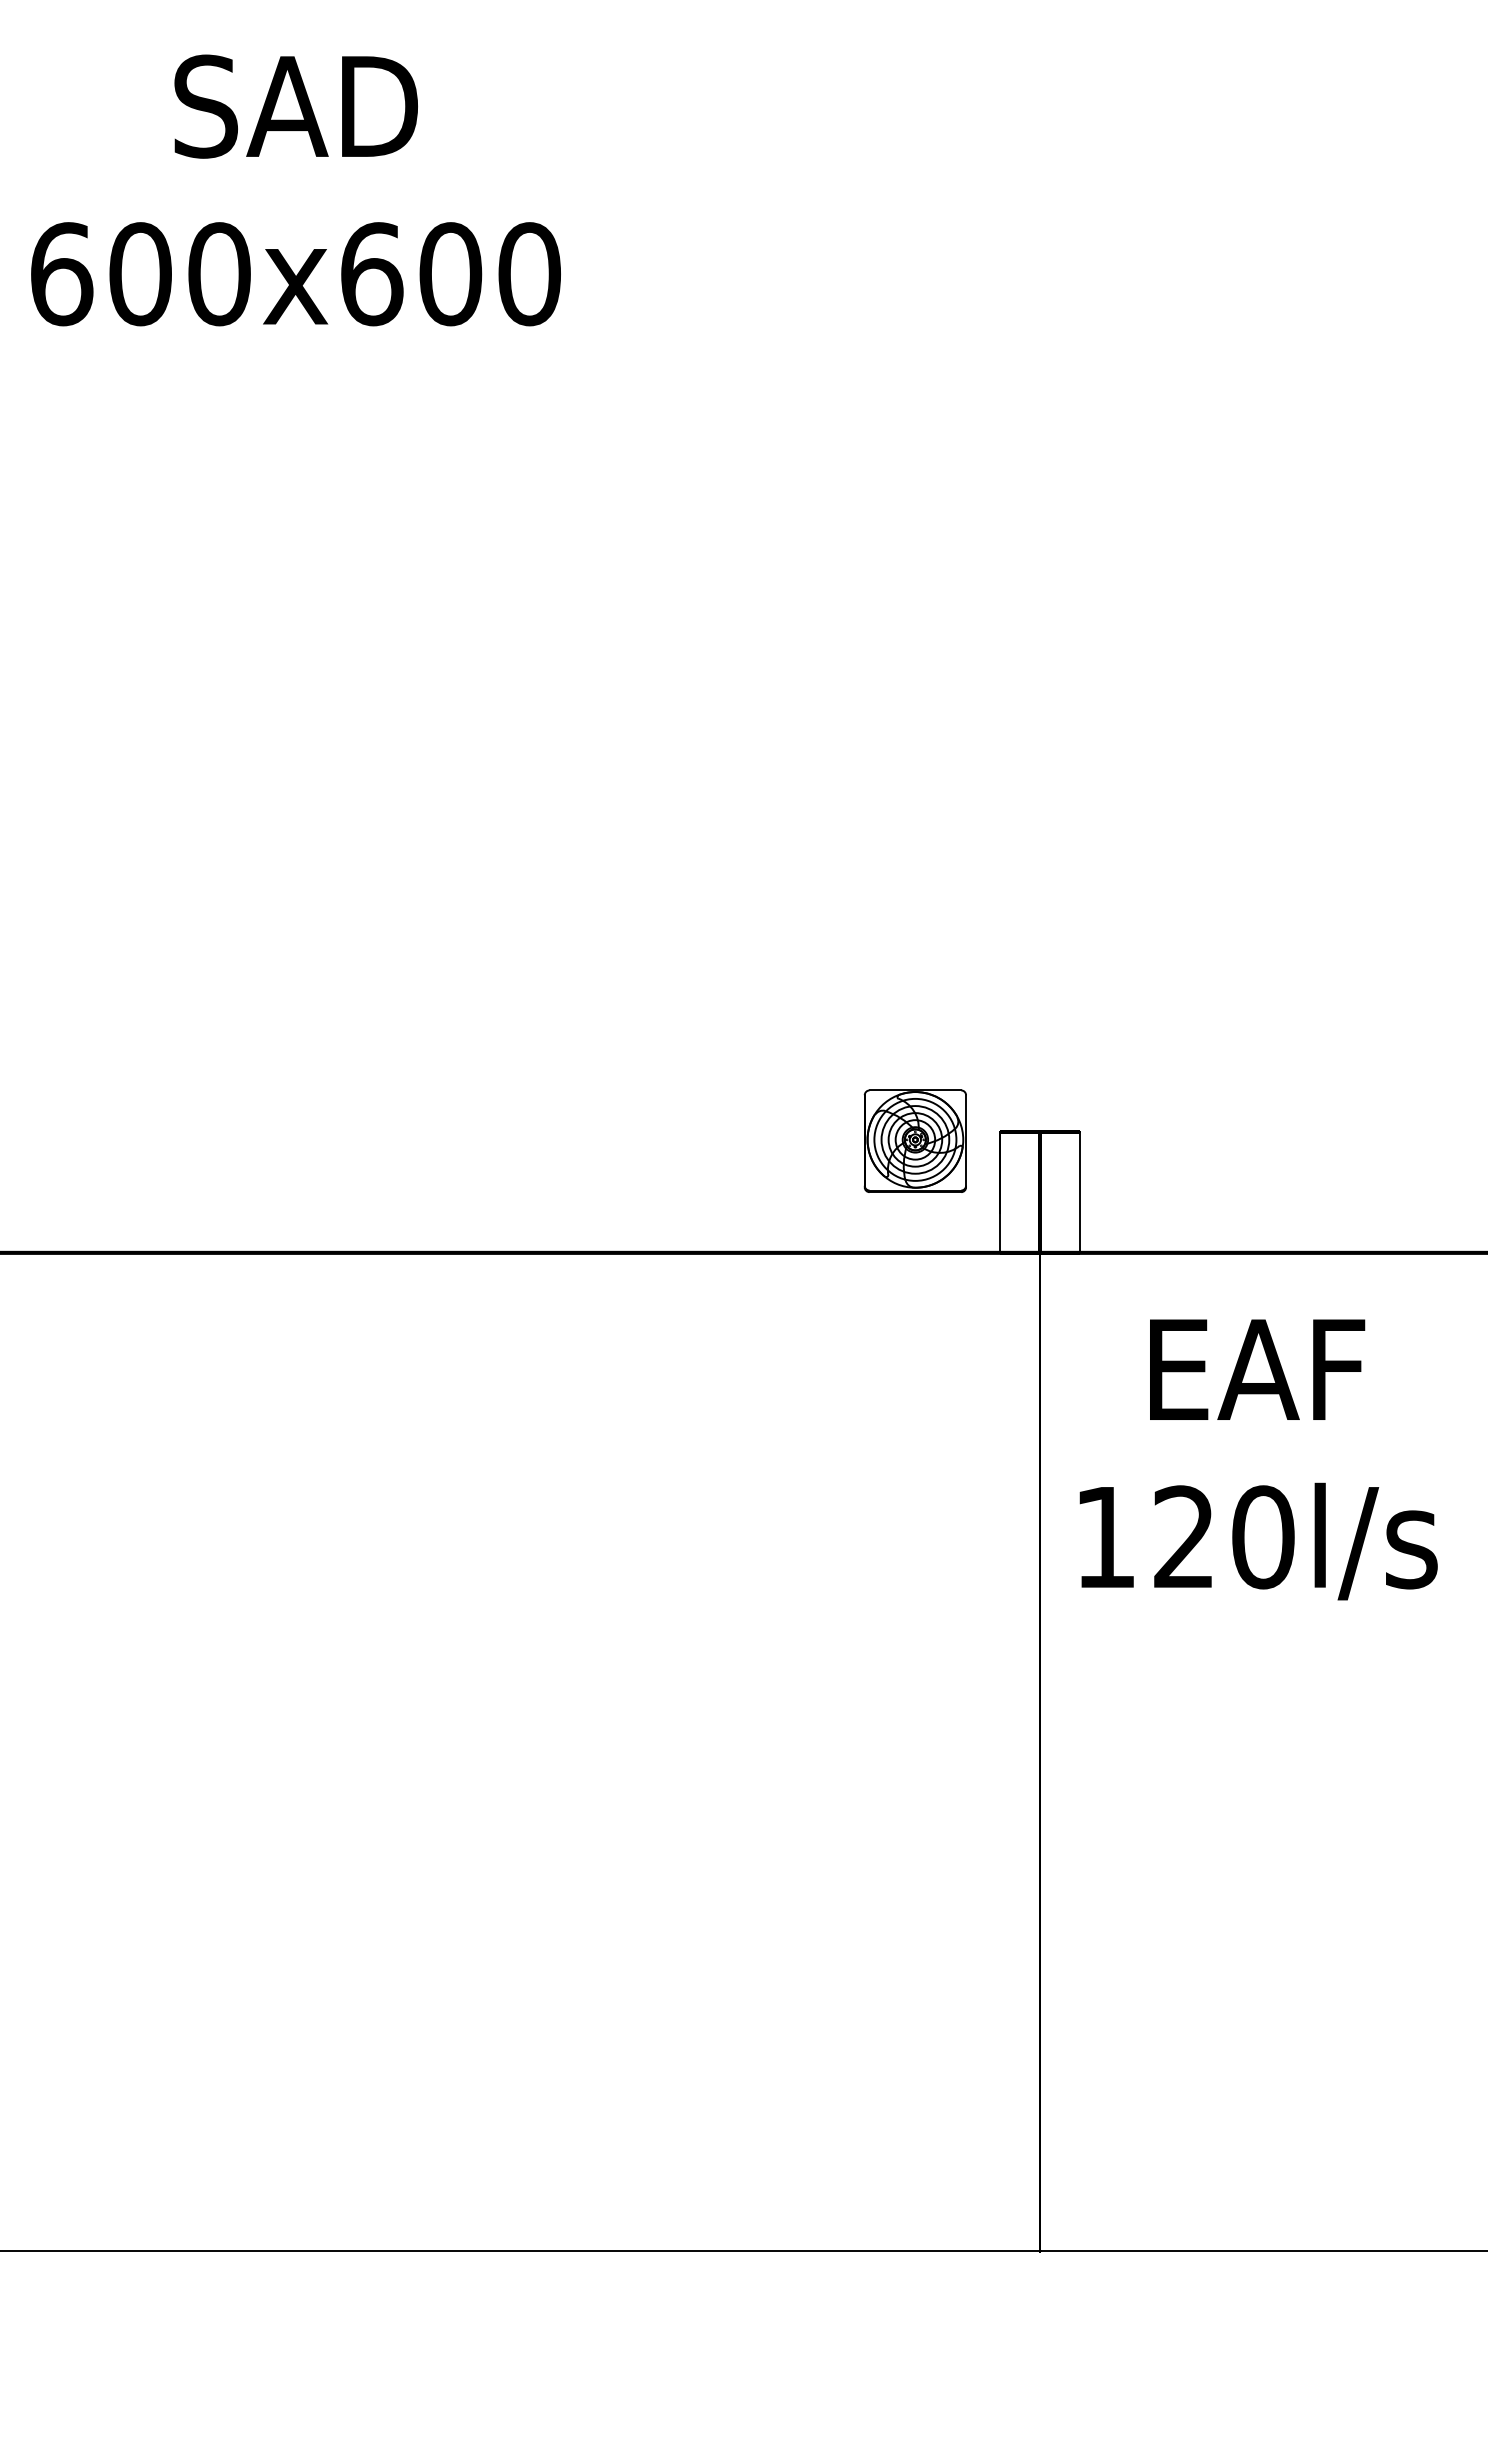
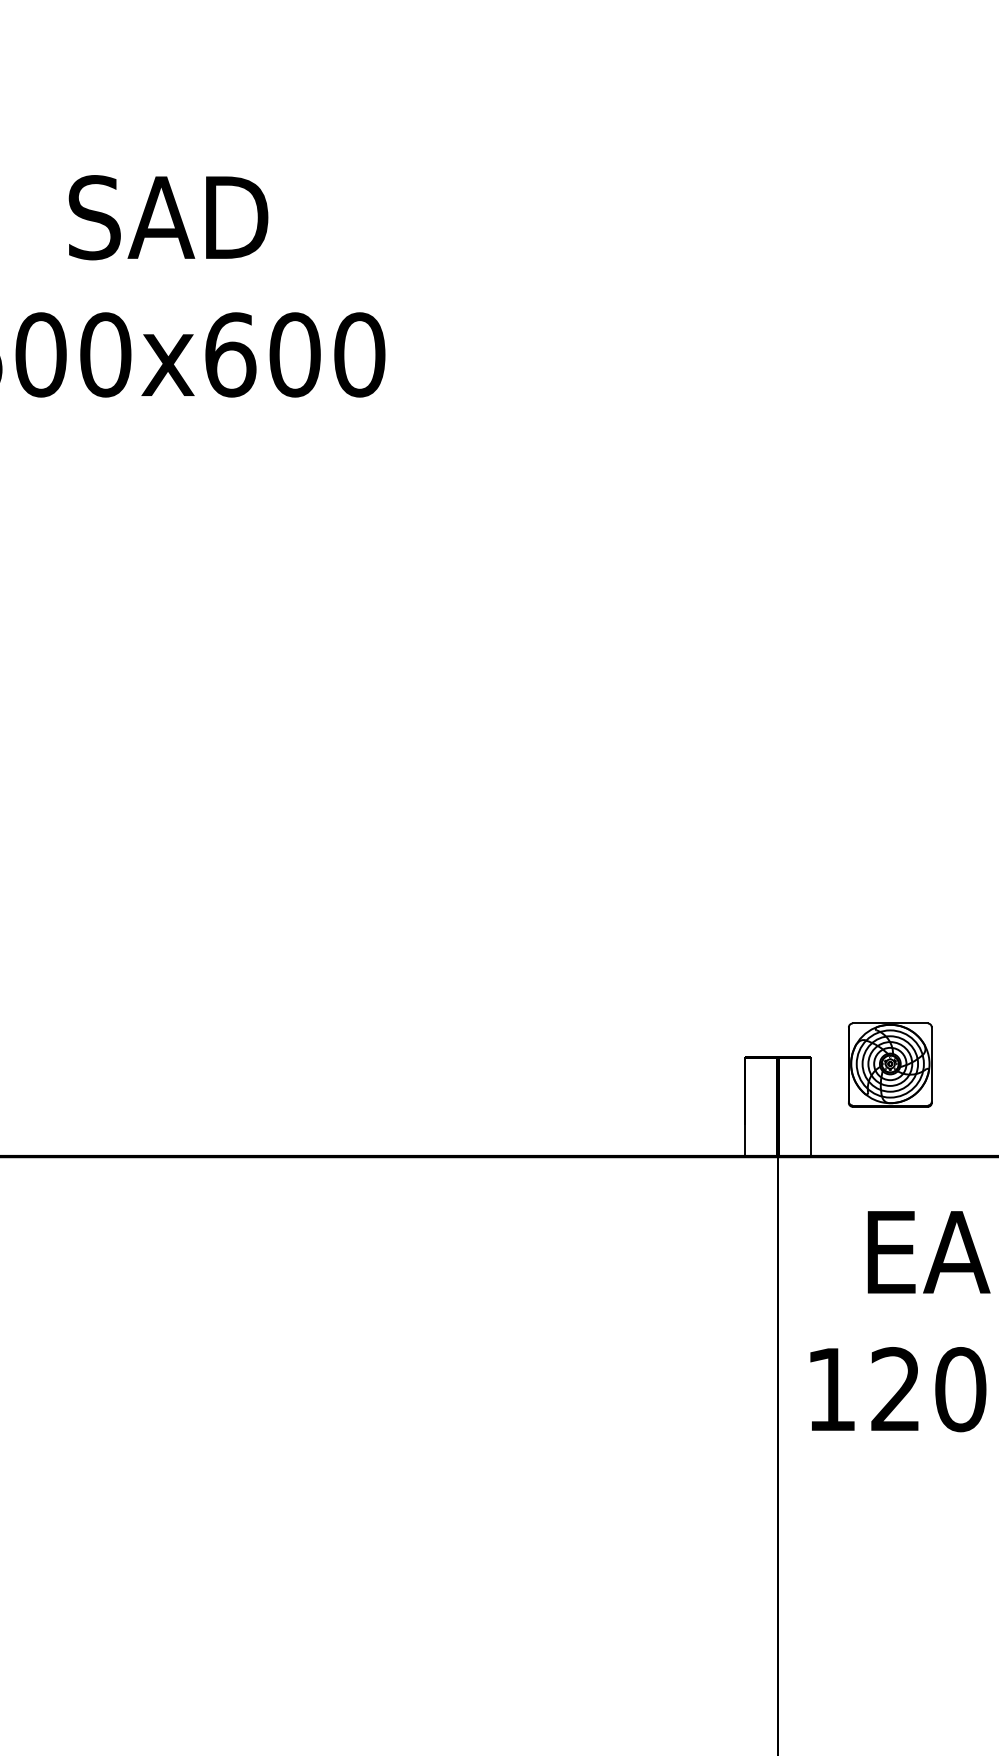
part: (914, 1140) -> (889, 1064), moved

